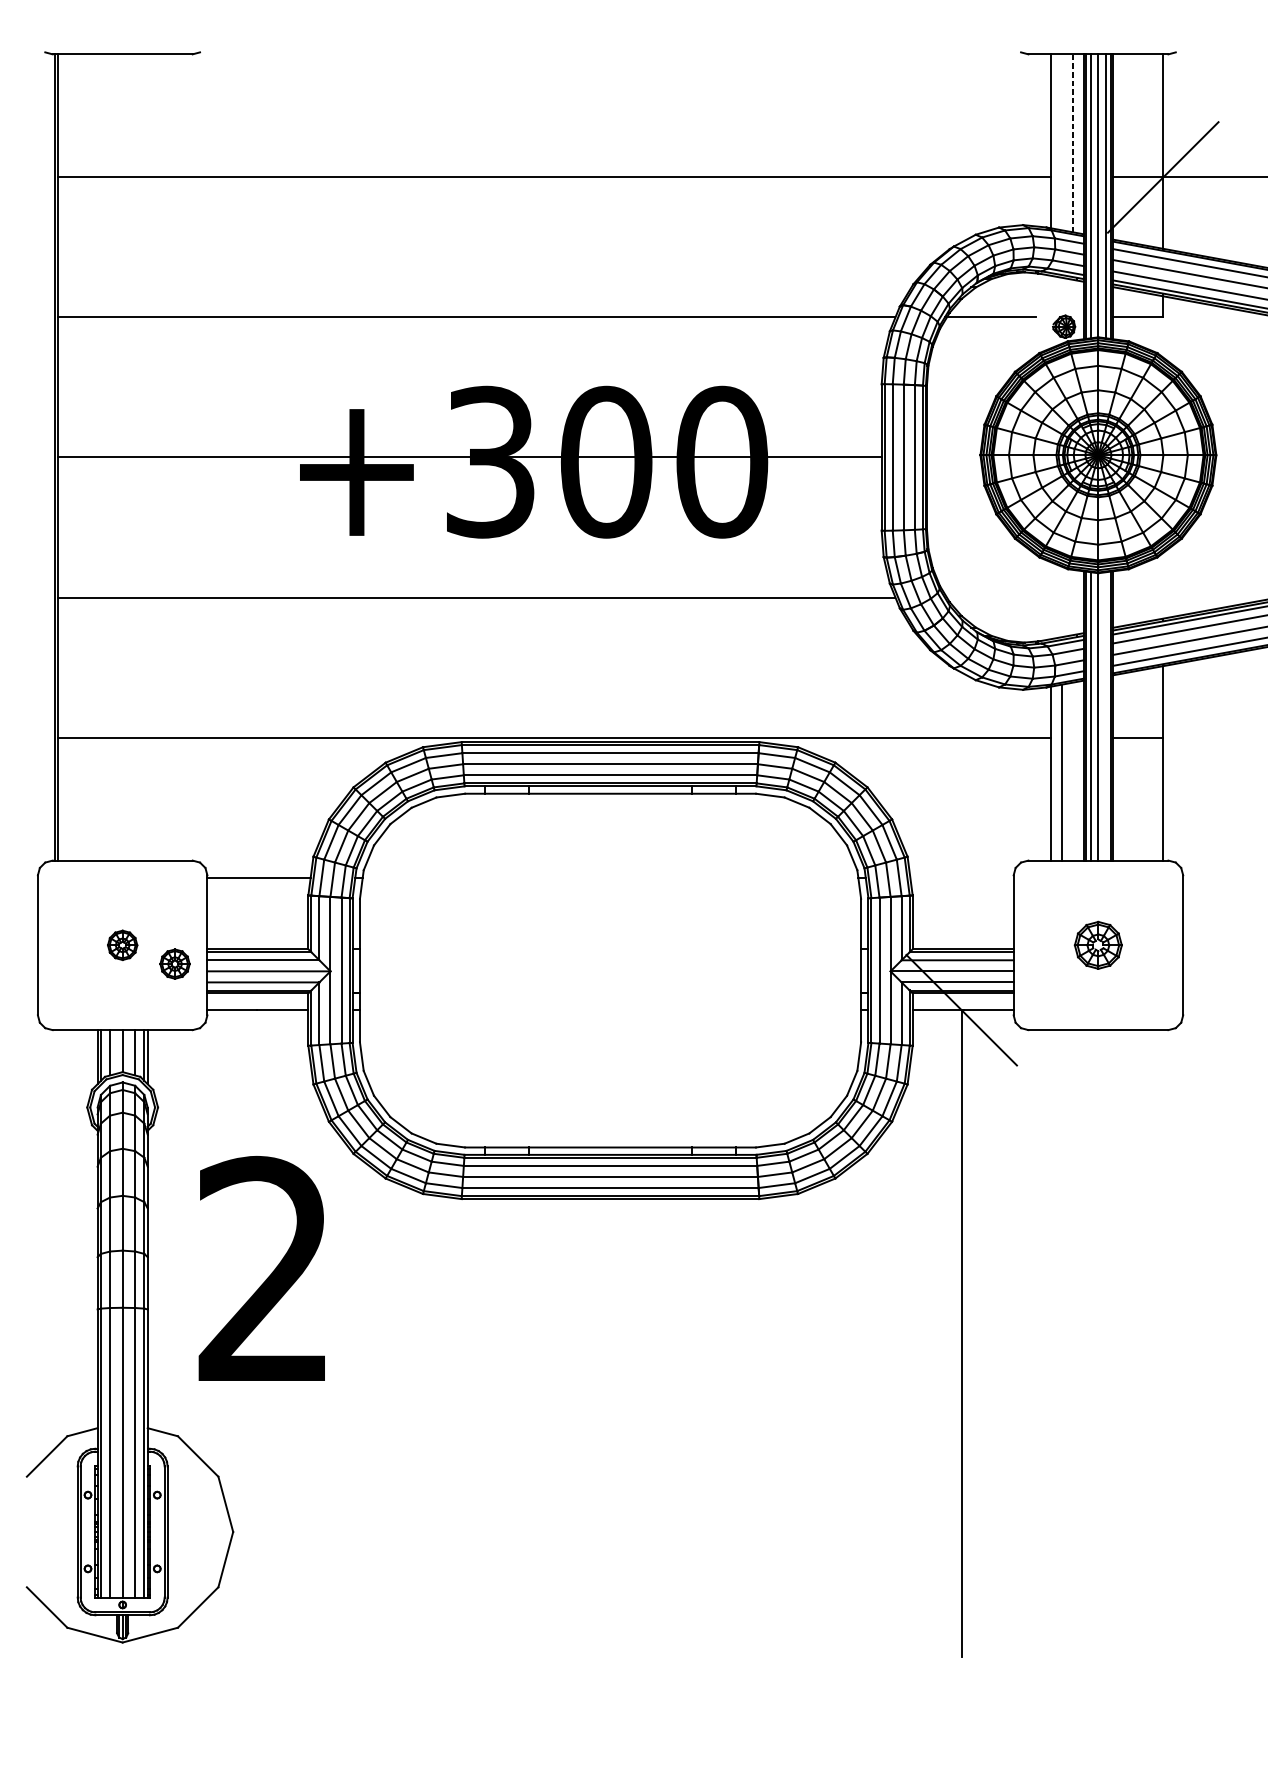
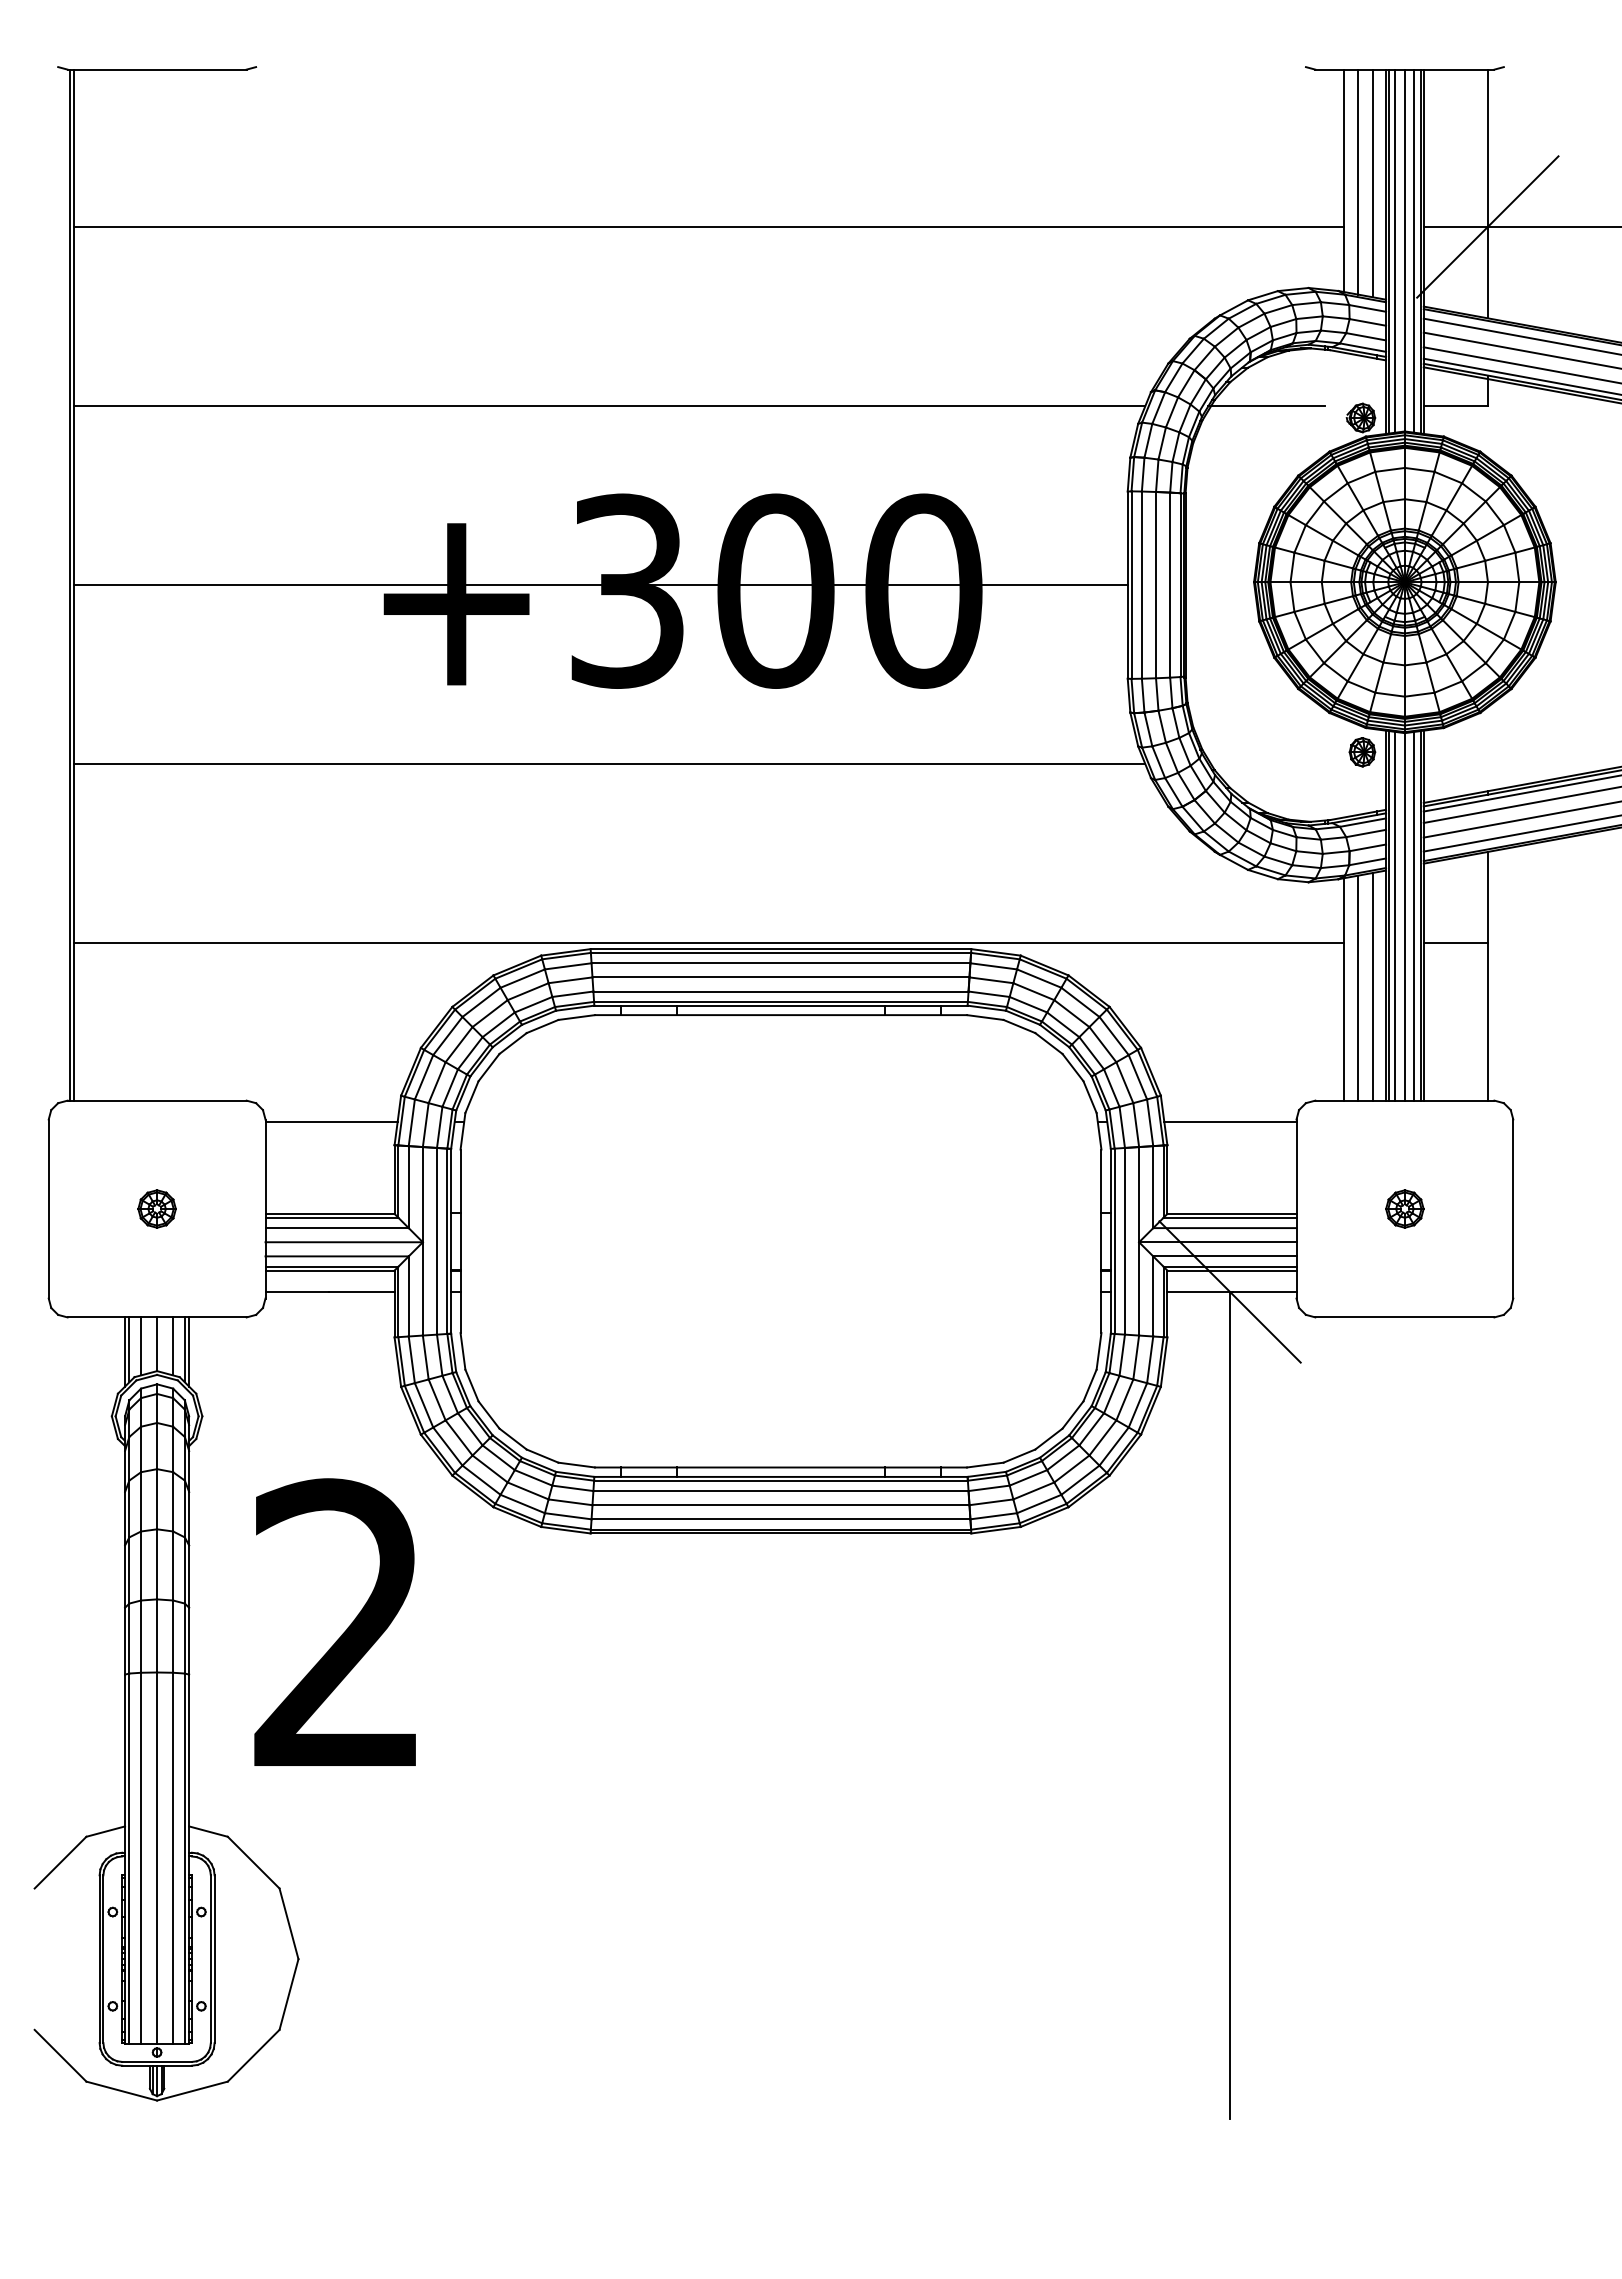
line: (1062, 141) -> (1358, 181), added
line: (1073, 143) -> (1372, 183), dashed -> solid
part: (1065, 588) -> (1362, 752), added
line: (1105, 715) -> (1414, 915), added
line: (1073, 771) -> (1372, 986), added
line: (962, 877) -> (1230, 1122), added
part: (1098, 944) -> (1404, 1208), size x0.62
part: (174, 963) -> (223, 1232), removed

